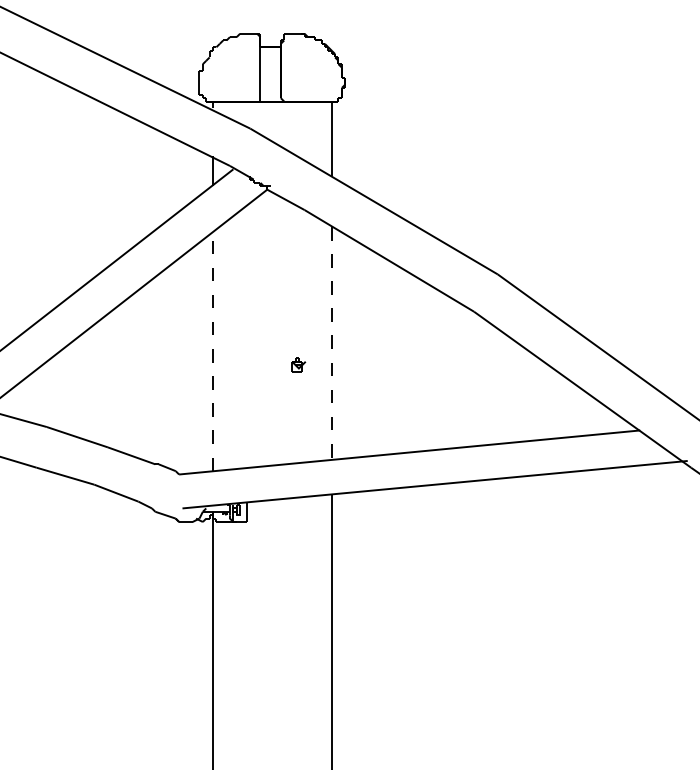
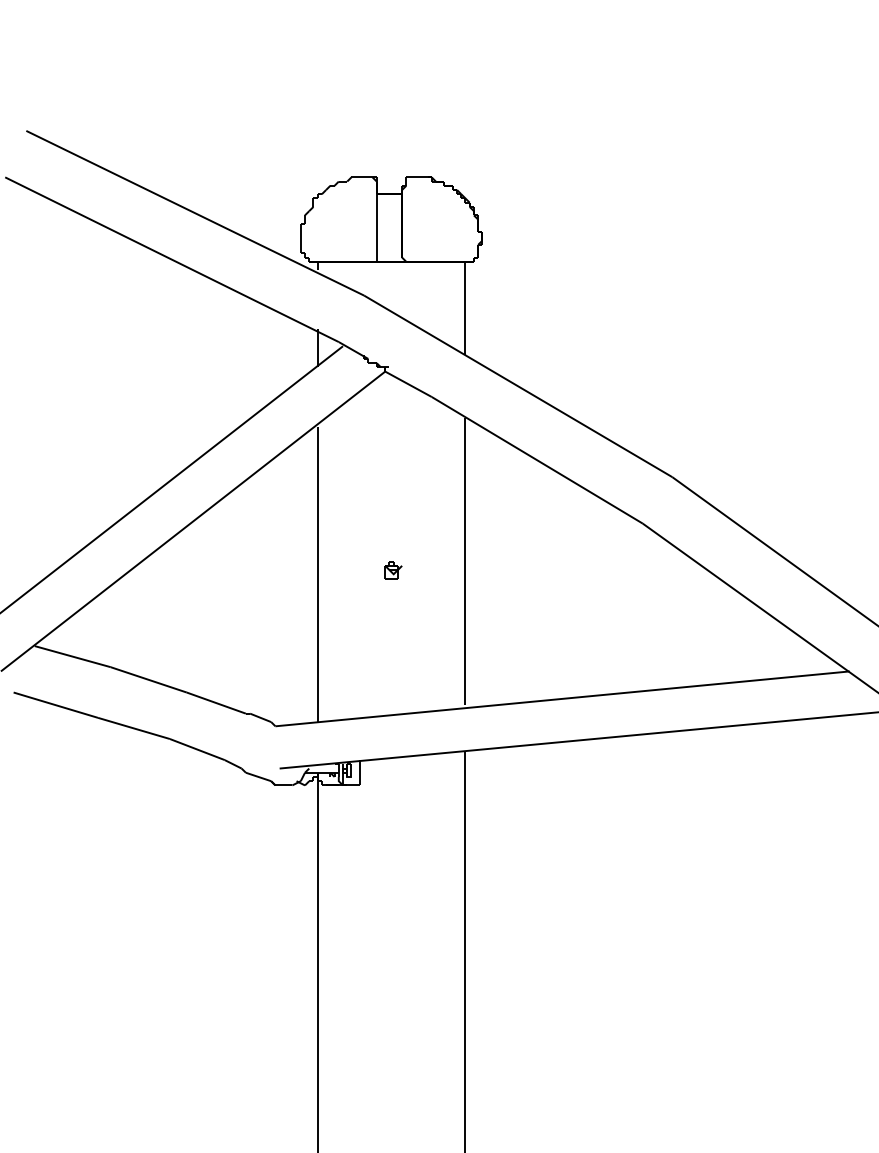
line: (331, 342) -> (465, 561), dashed -> solid
line: (212, 352) -> (317, 574), dashed -> solid
part: (298, 365) -> (393, 570), moved

